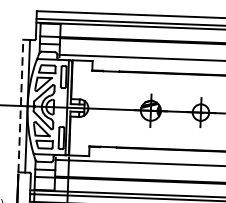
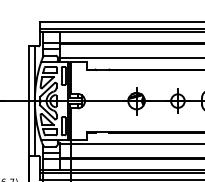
line: (21, 106) -> (29, 101), dashed -> solid

